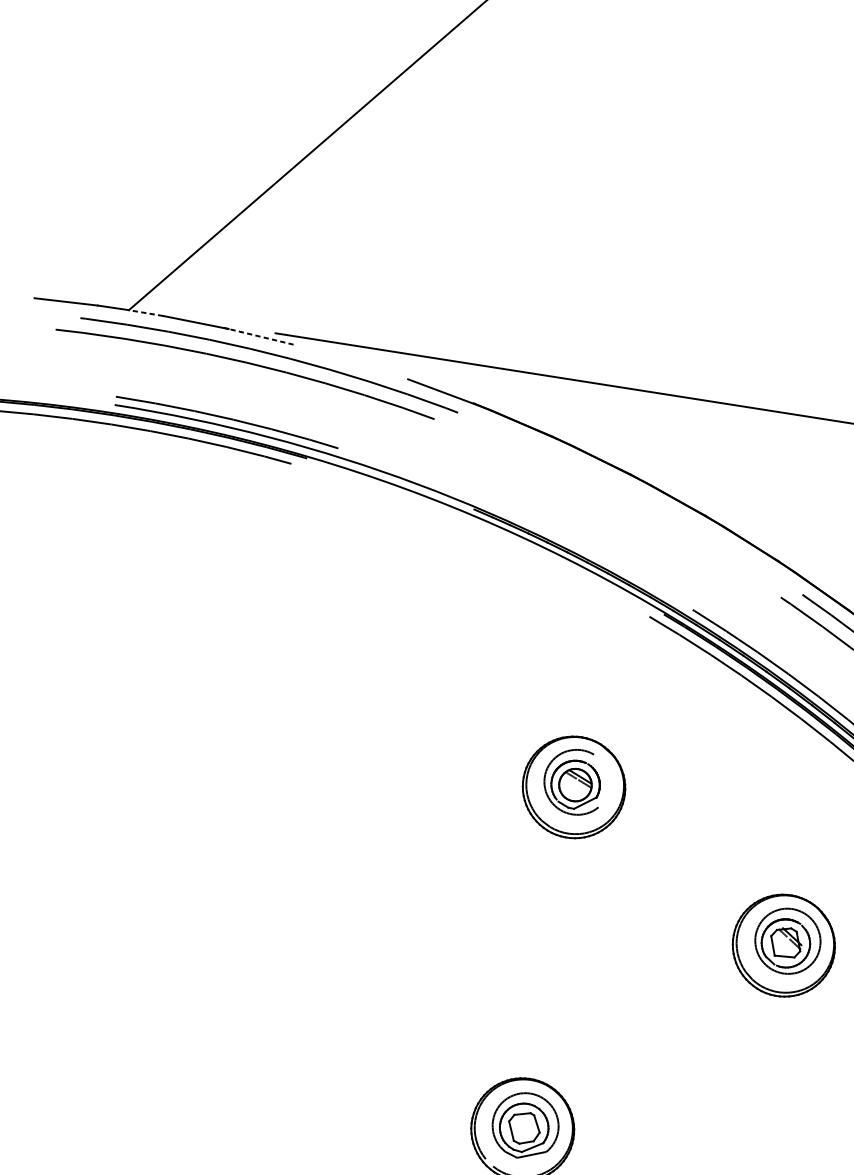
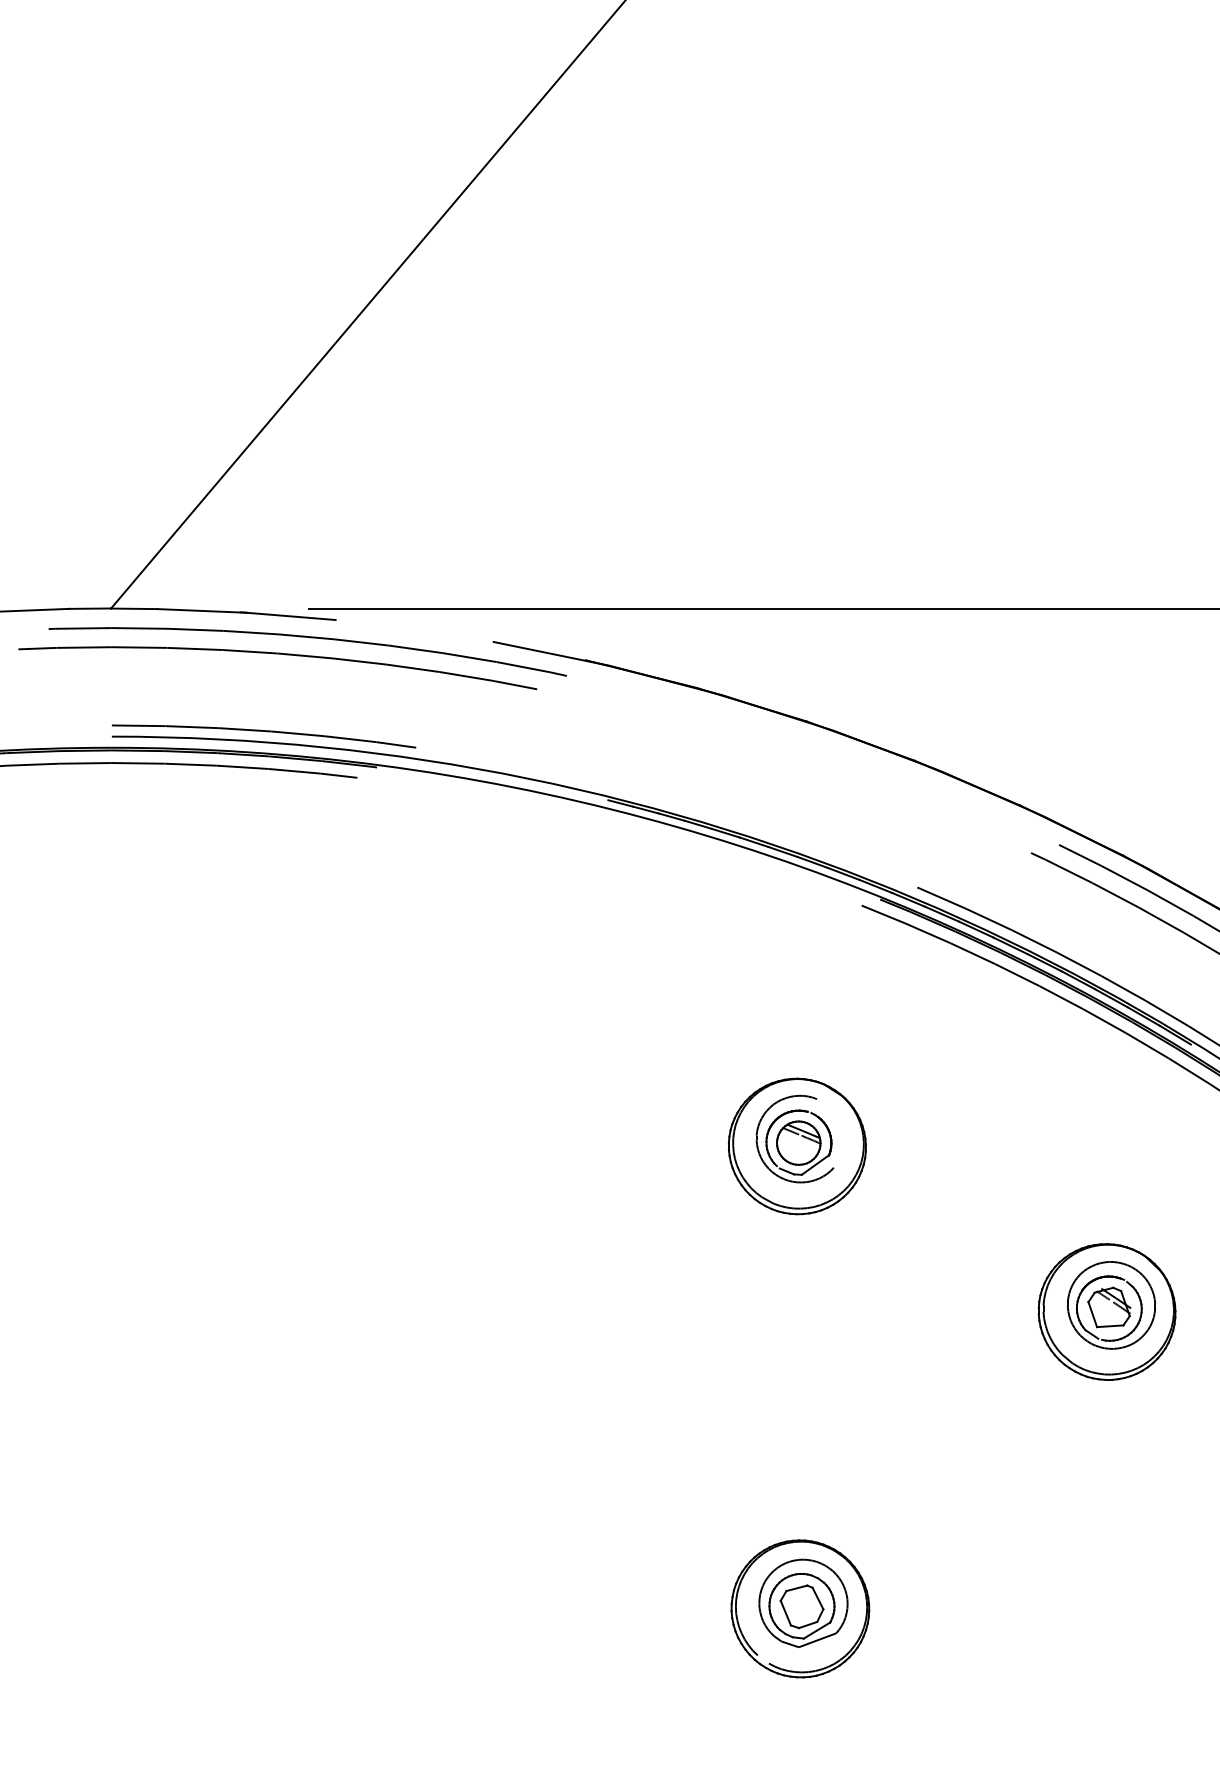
line: (145, 312) -> (133, 608), dashed -> solid
line: (261, 336) -> (291, 616), dashed -> solid

